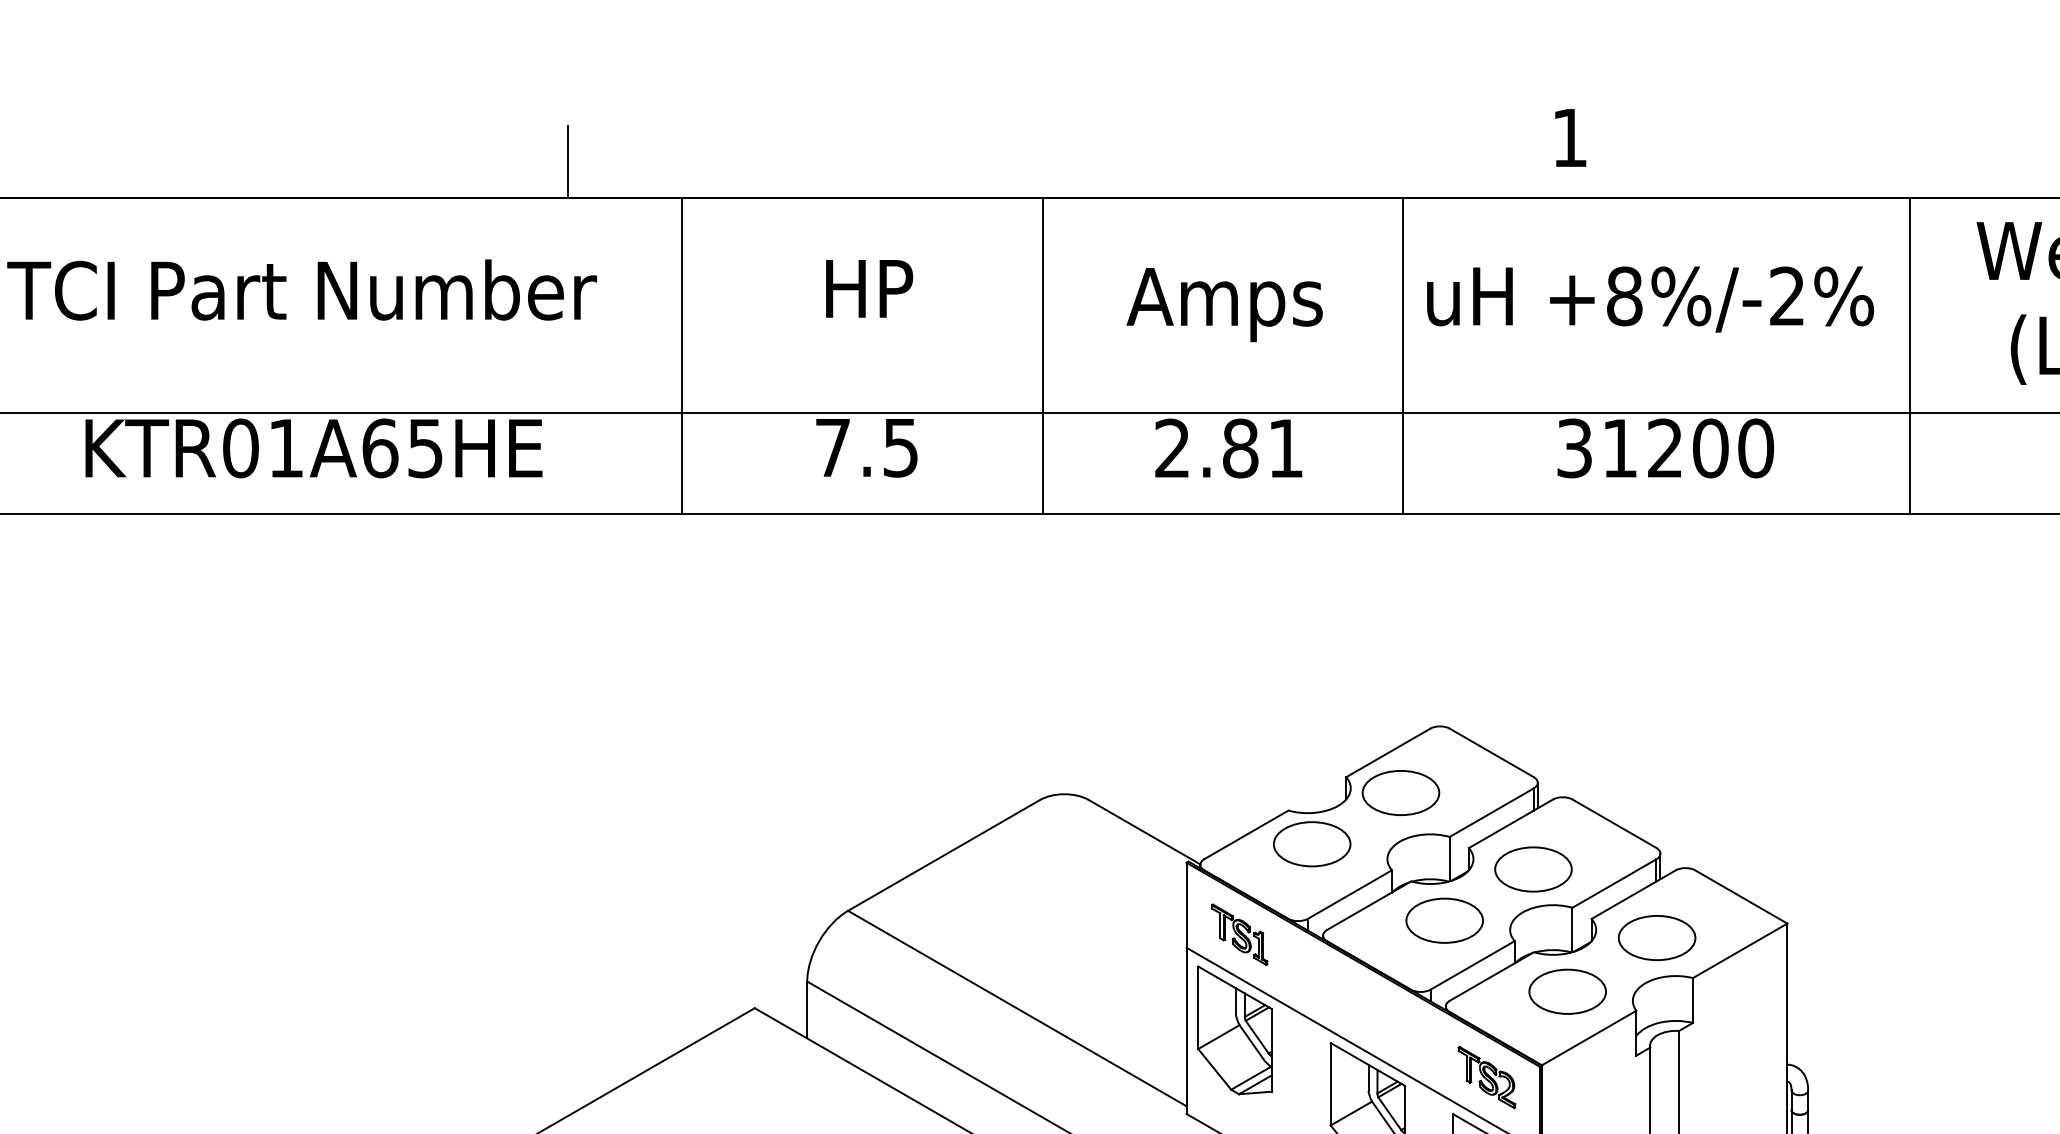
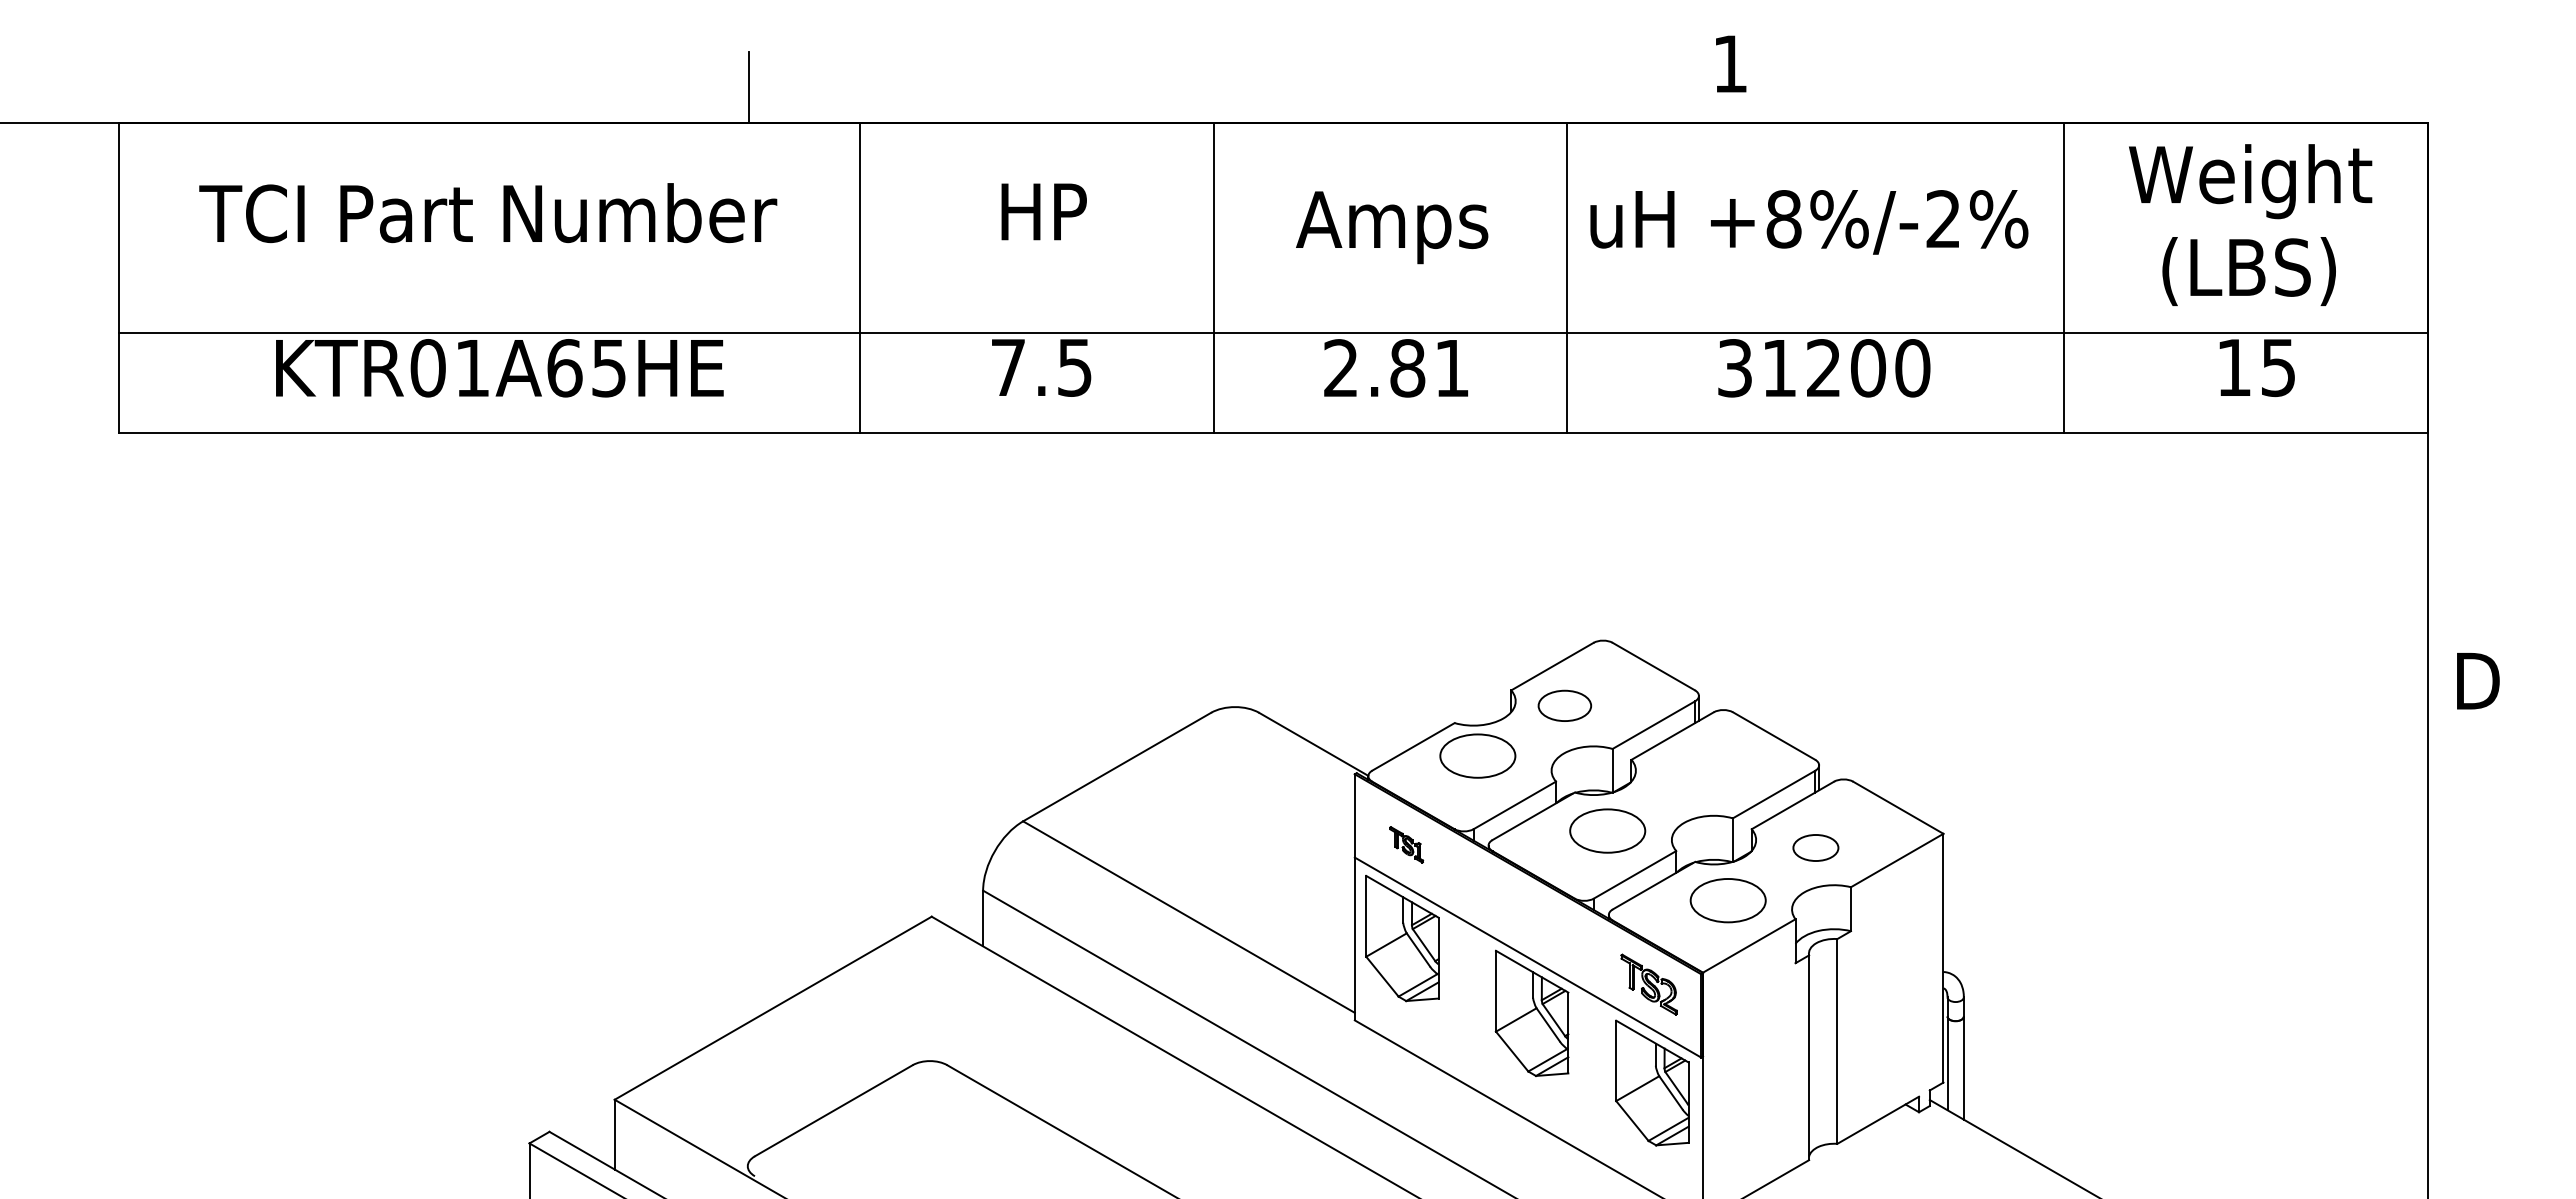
part: (1400, 792) -> (1564, 705), size x0.7
part: (1533, 869) -> (1694, 780), removed
part: (1239, 934) -> (1406, 844), size x0.6
part: (1656, 937) -> (1815, 847), size x0.6

